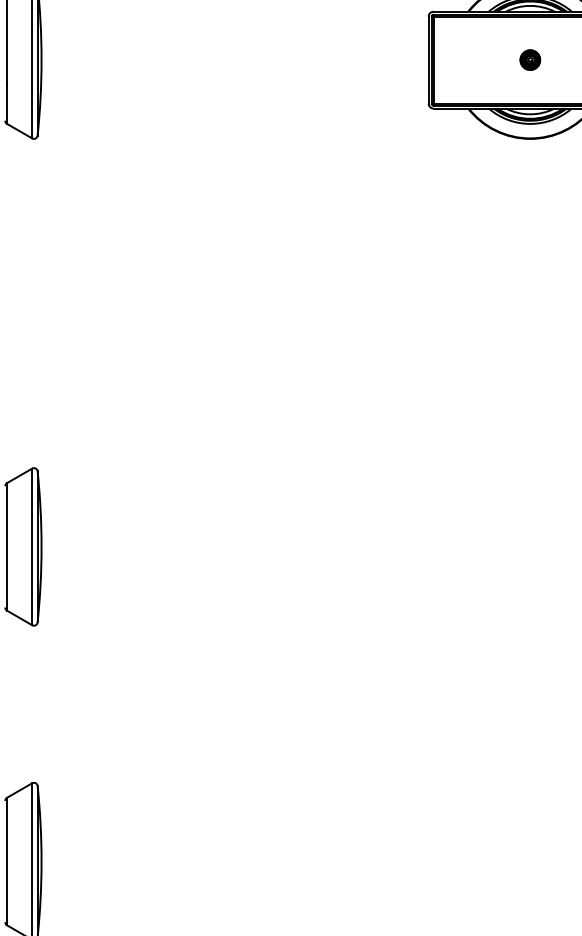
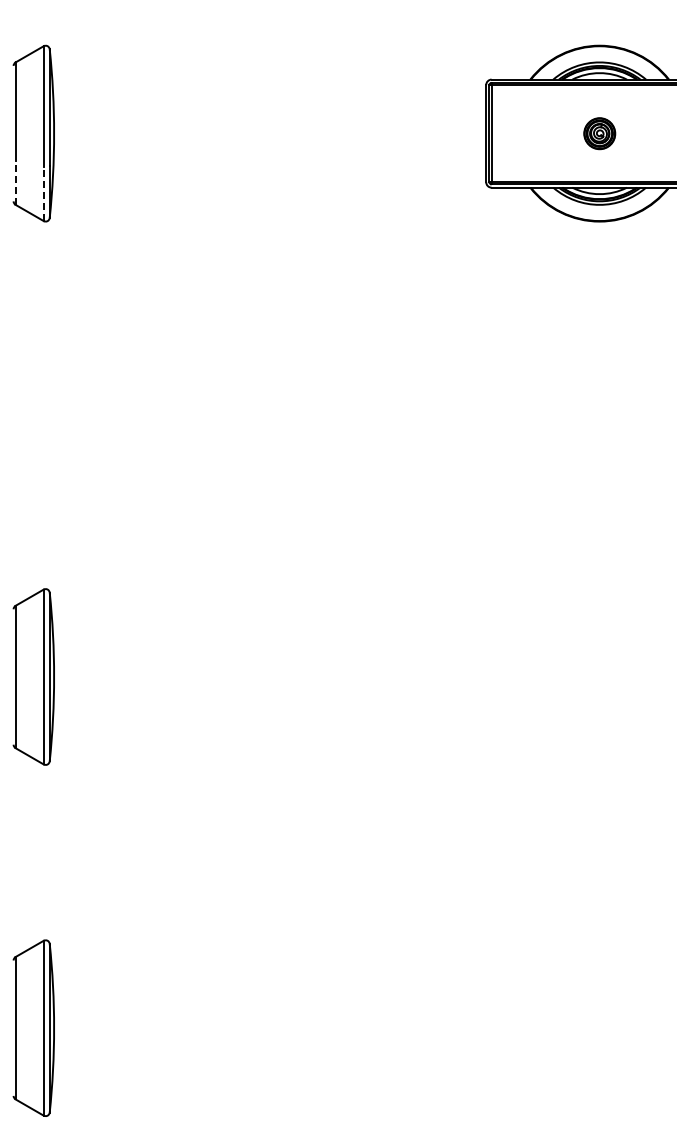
part: (530, 59) -> (599, 133), size x1.4
line: (6, 103) -> (15, 182), solid -> dashed
line: (32, 113) -> (43, 193), solid -> dashed

